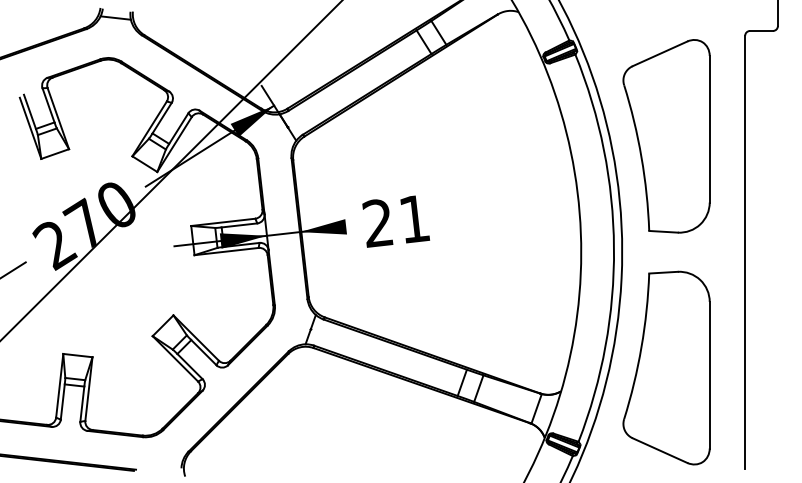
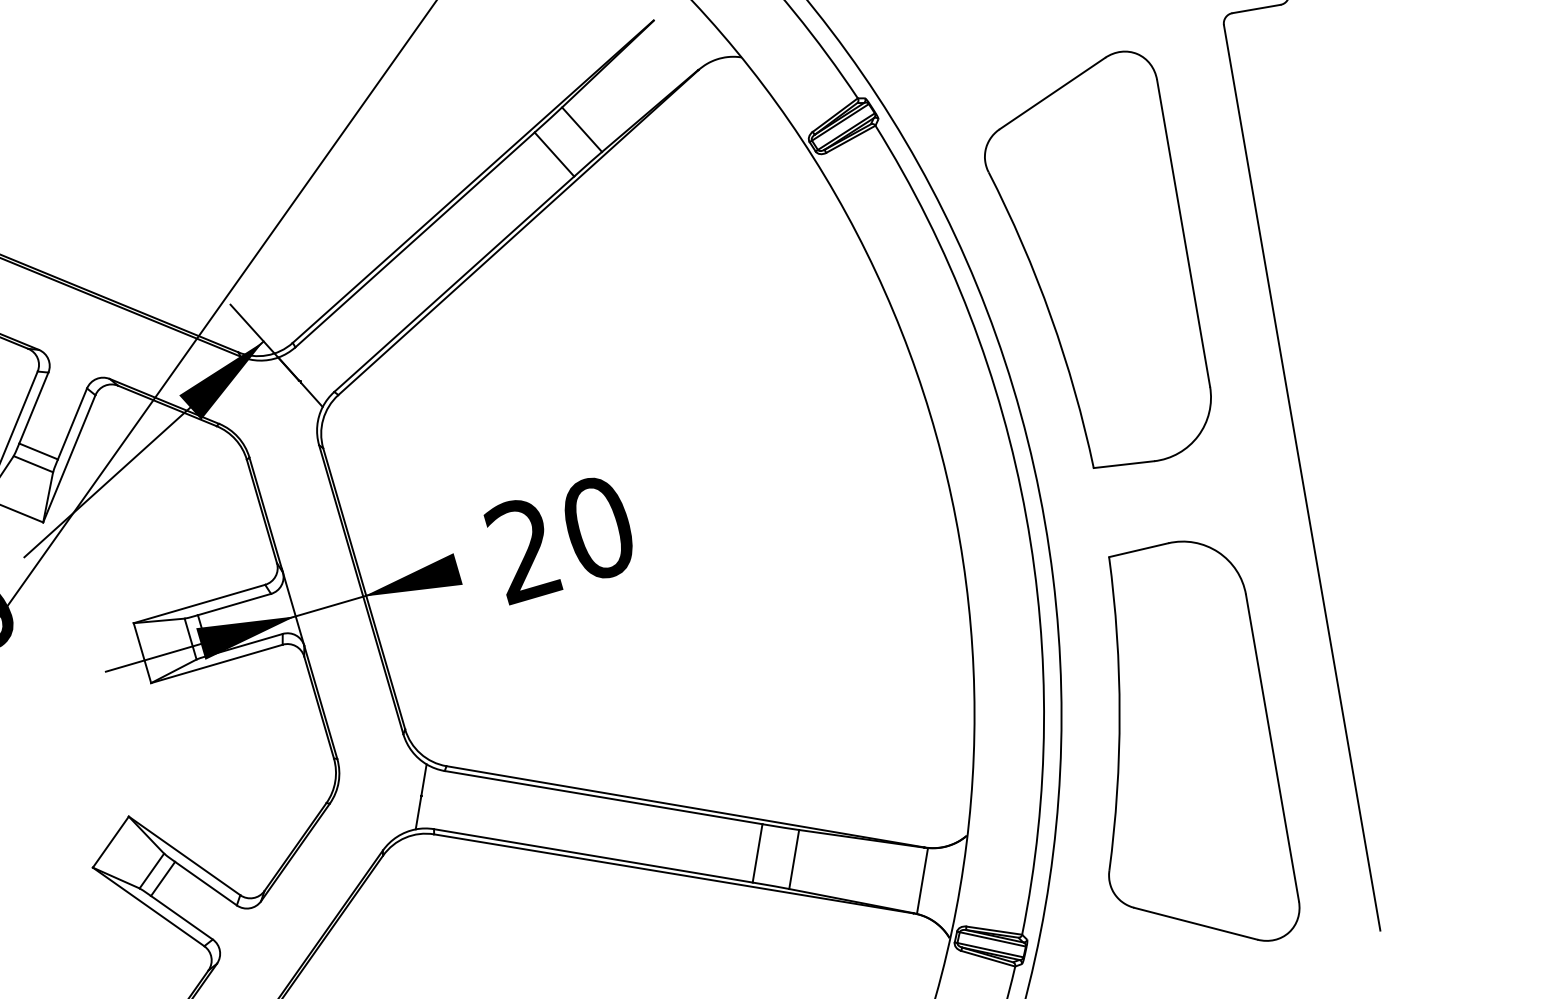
text: (415, 219) -> (600, 528), 21 -> 20

